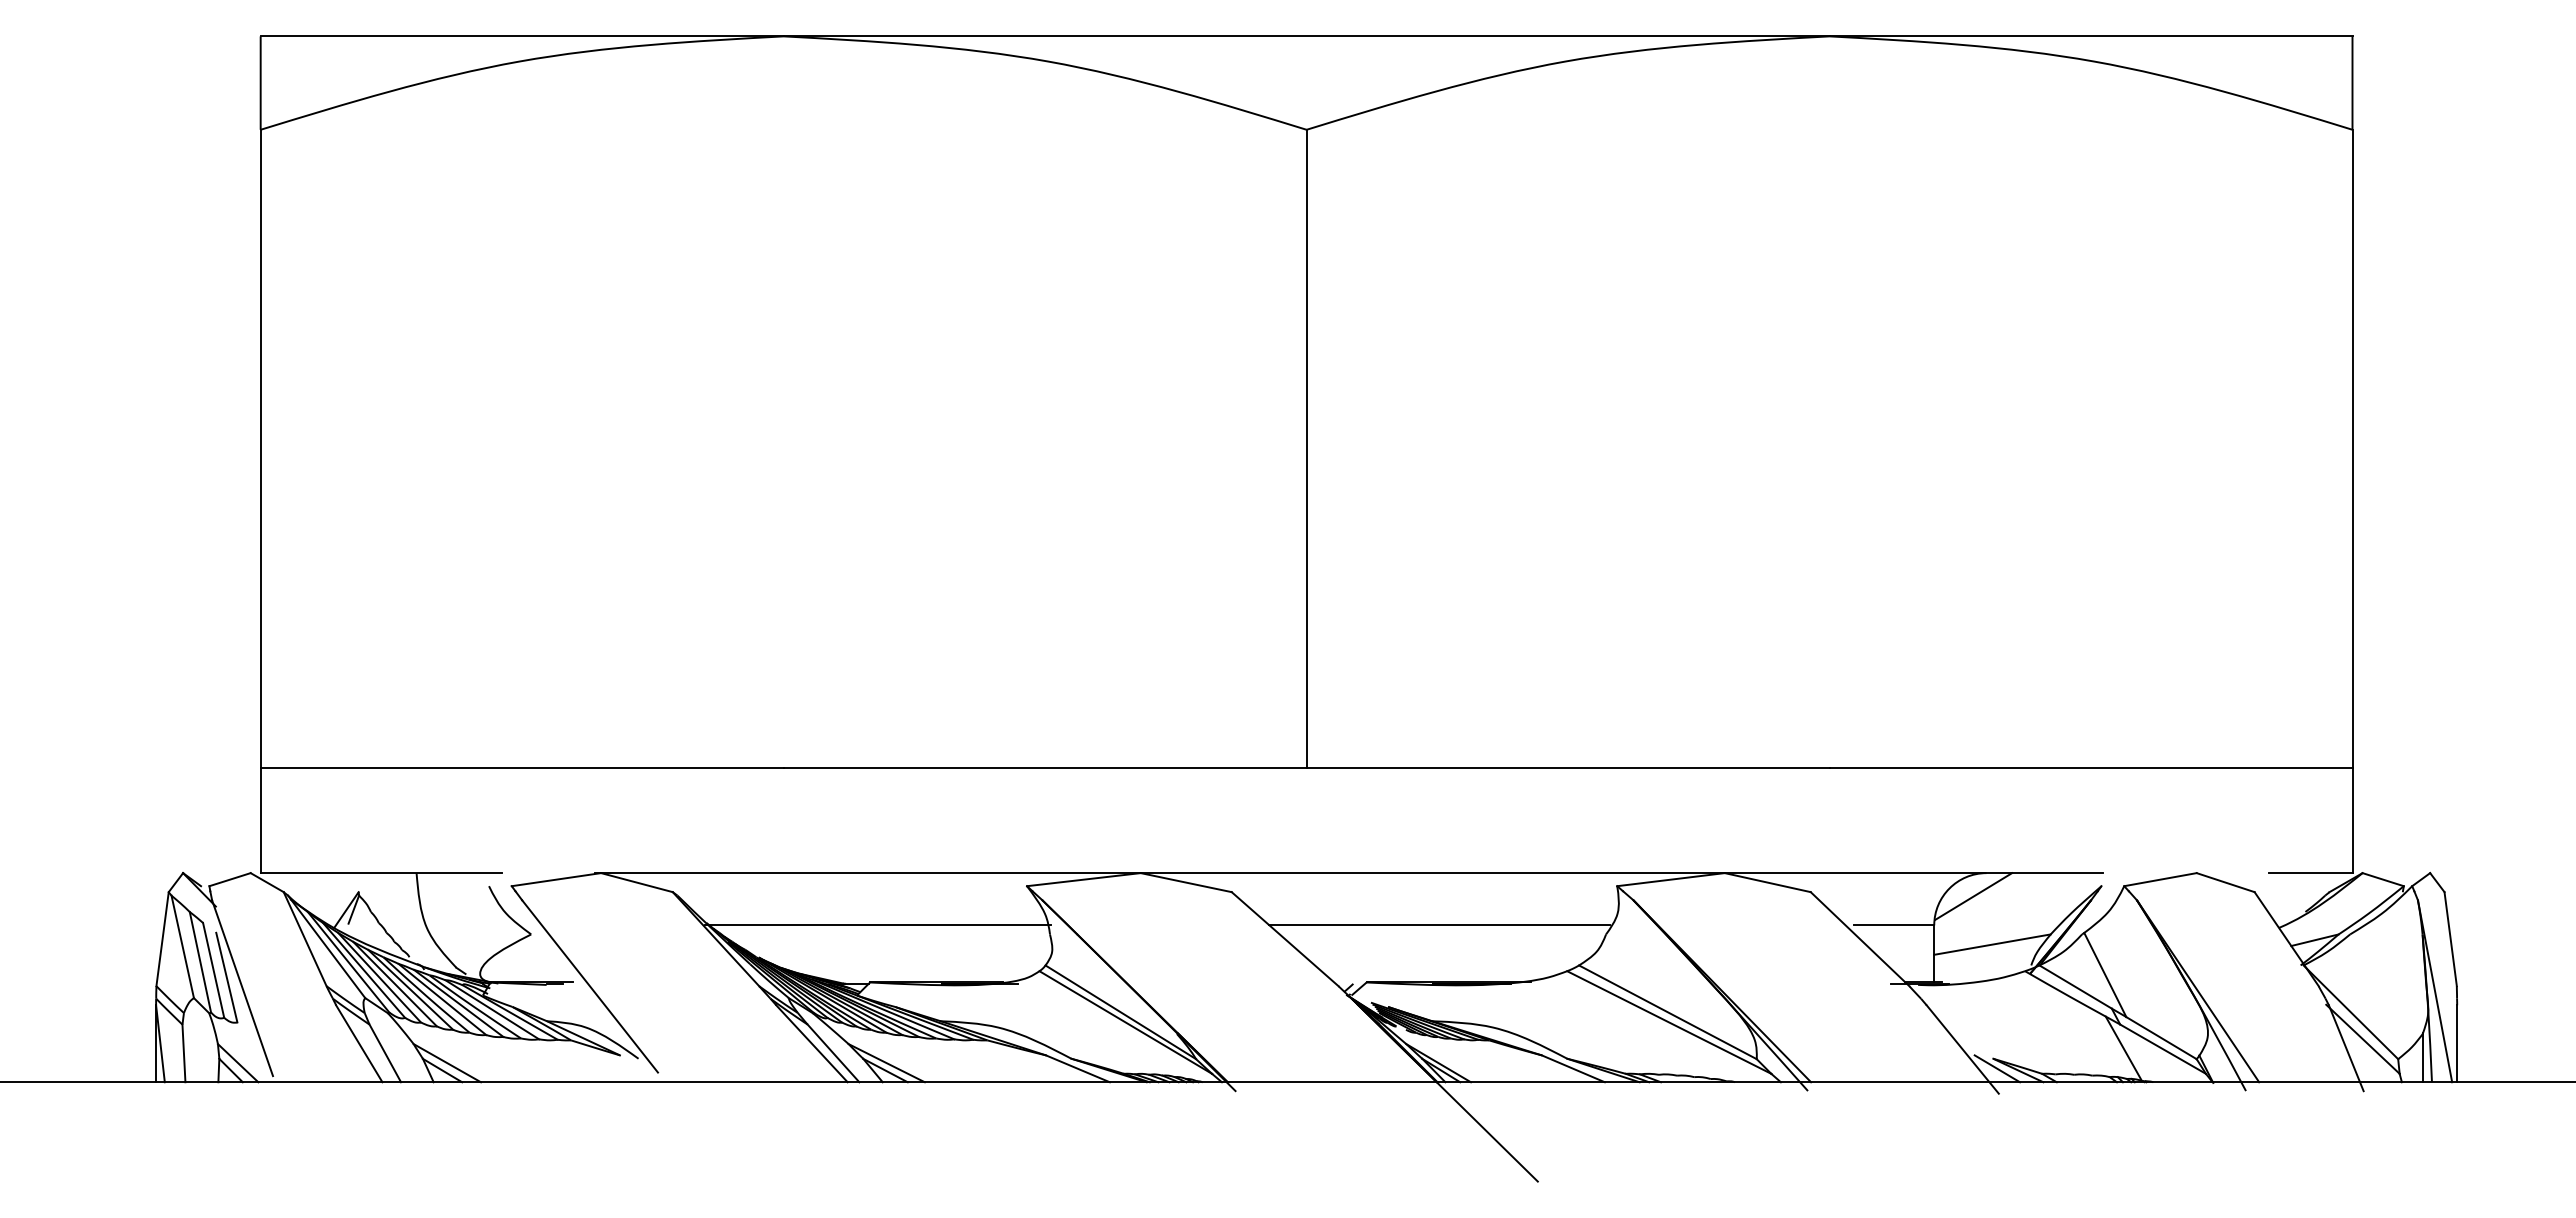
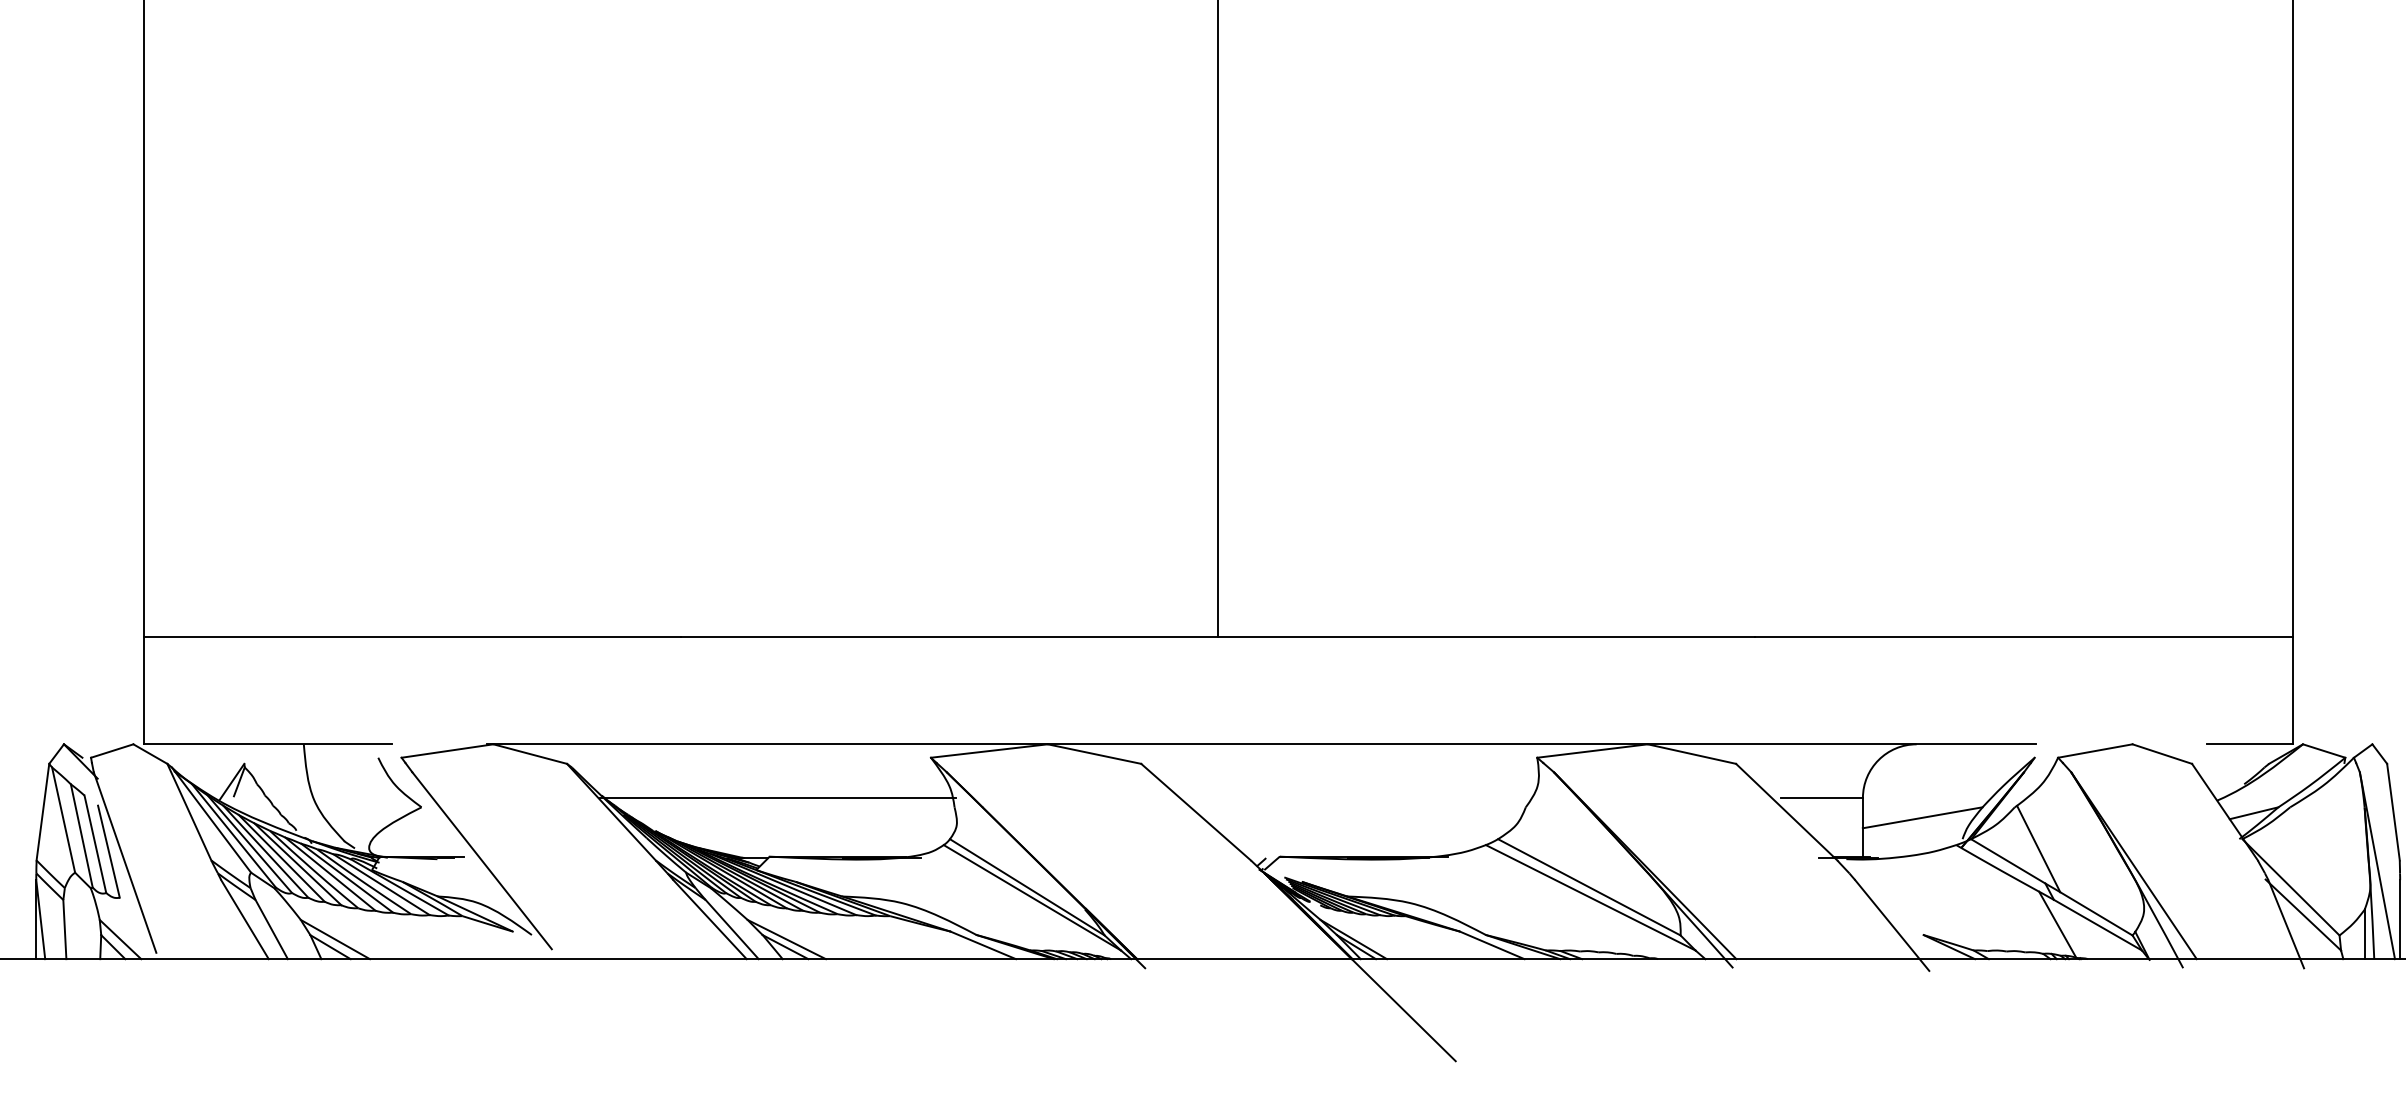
line: (1973, 896) -> (1903, 768), removed
line: (1438, 925) -> (1353, 798), removed
line: (1996, 1068) -> (1926, 945), removed

